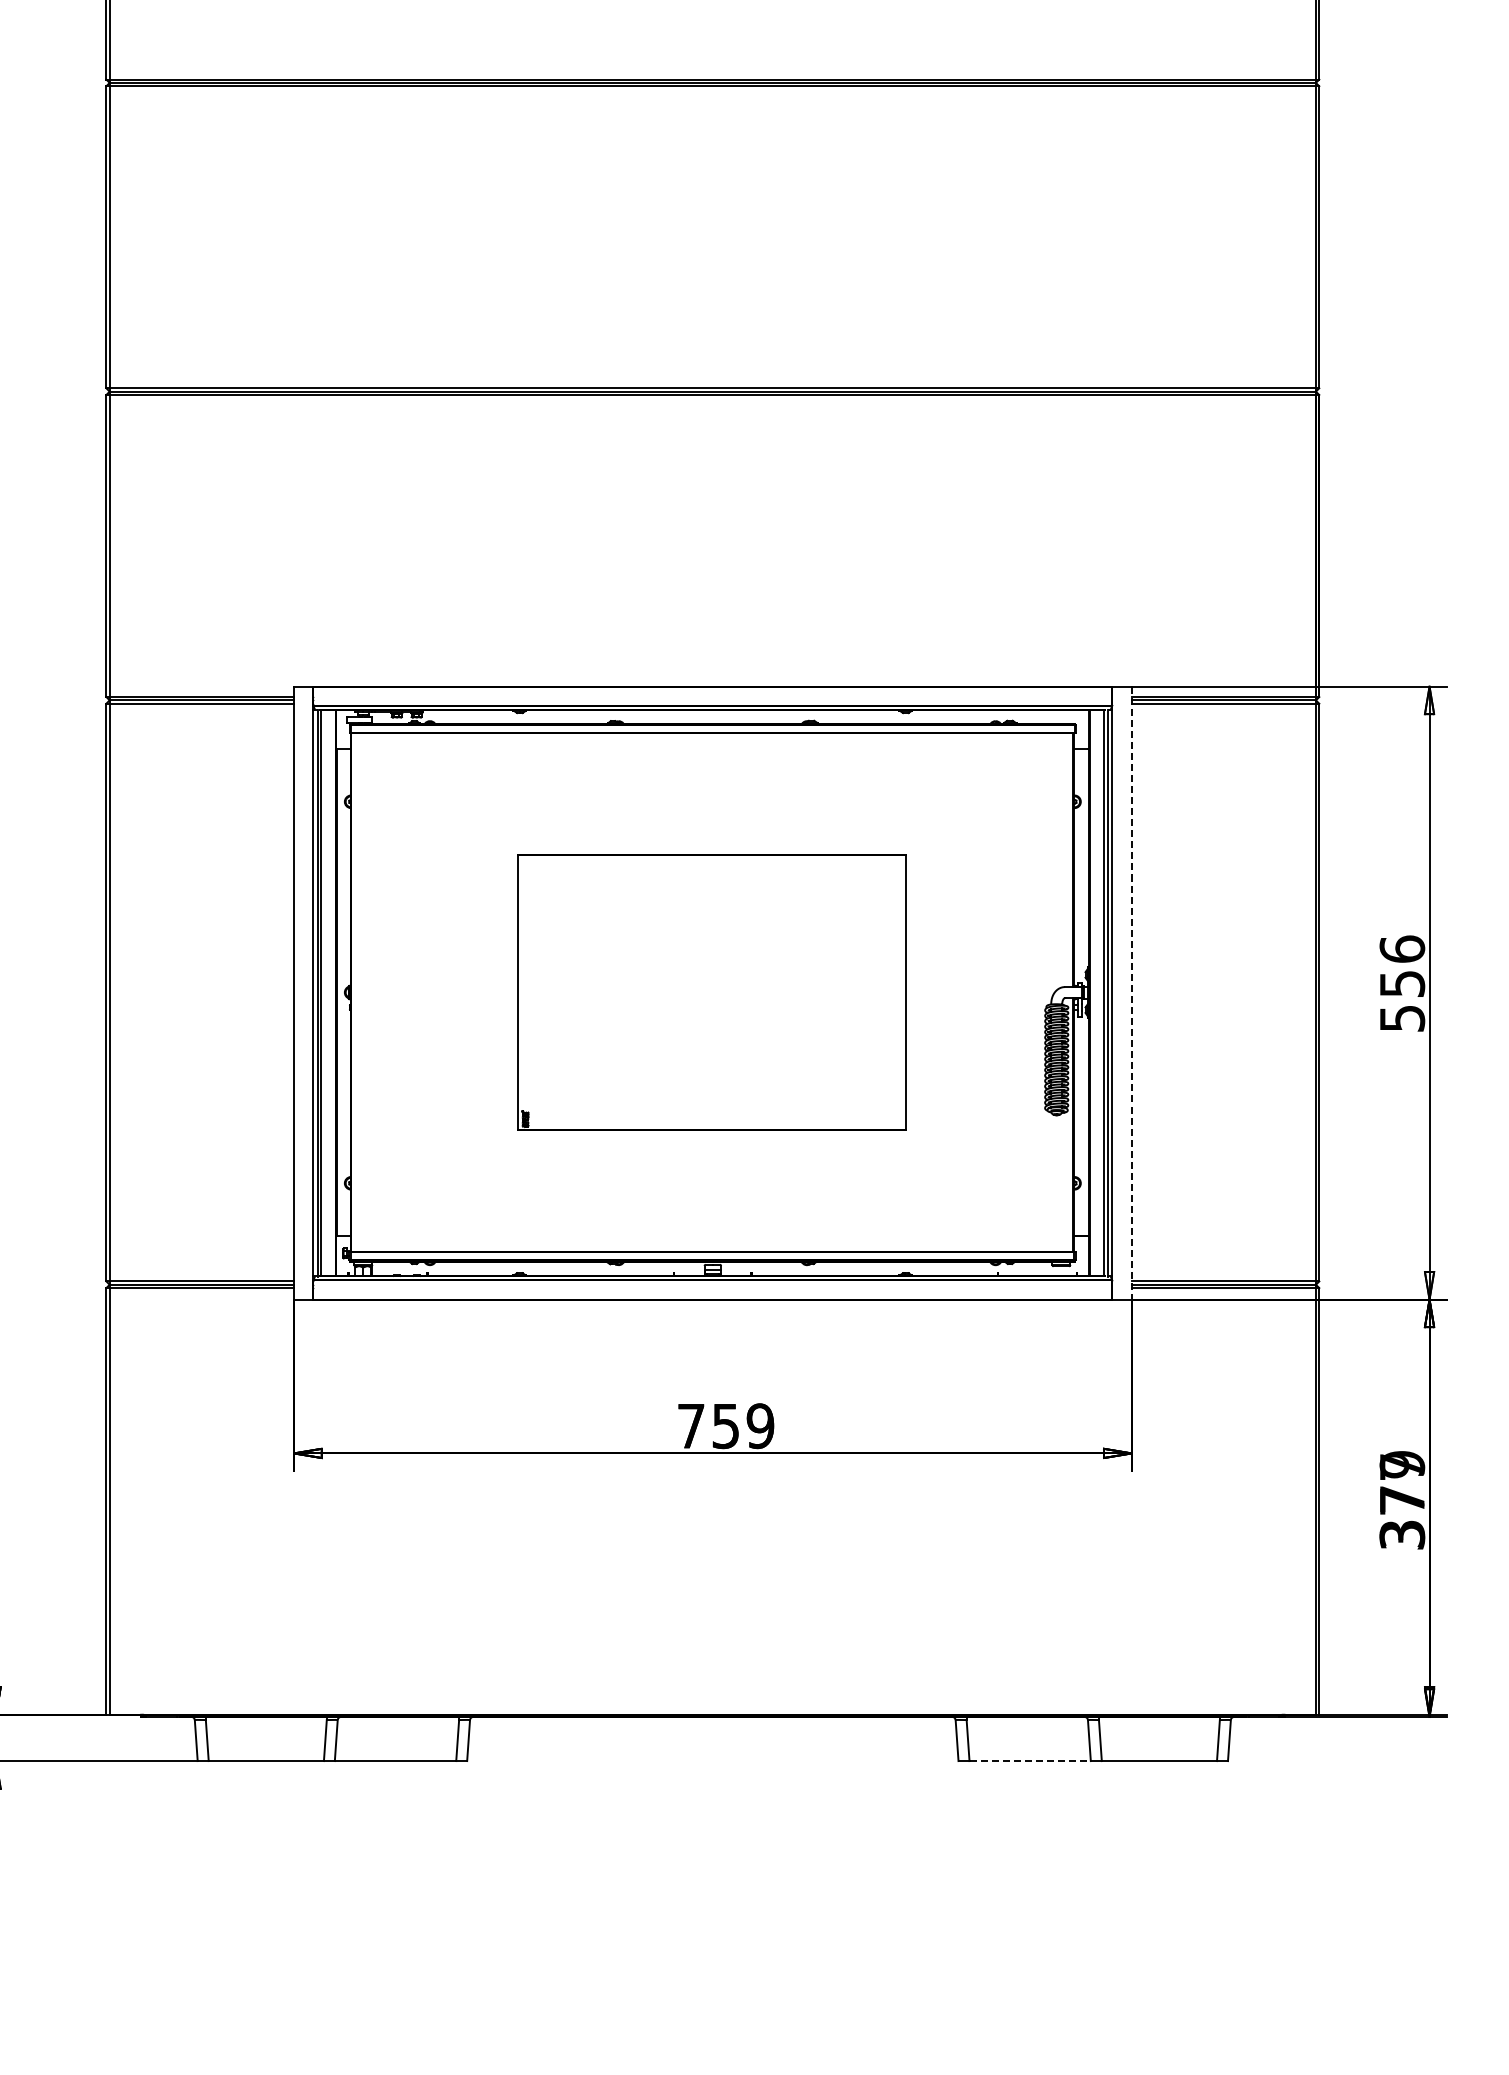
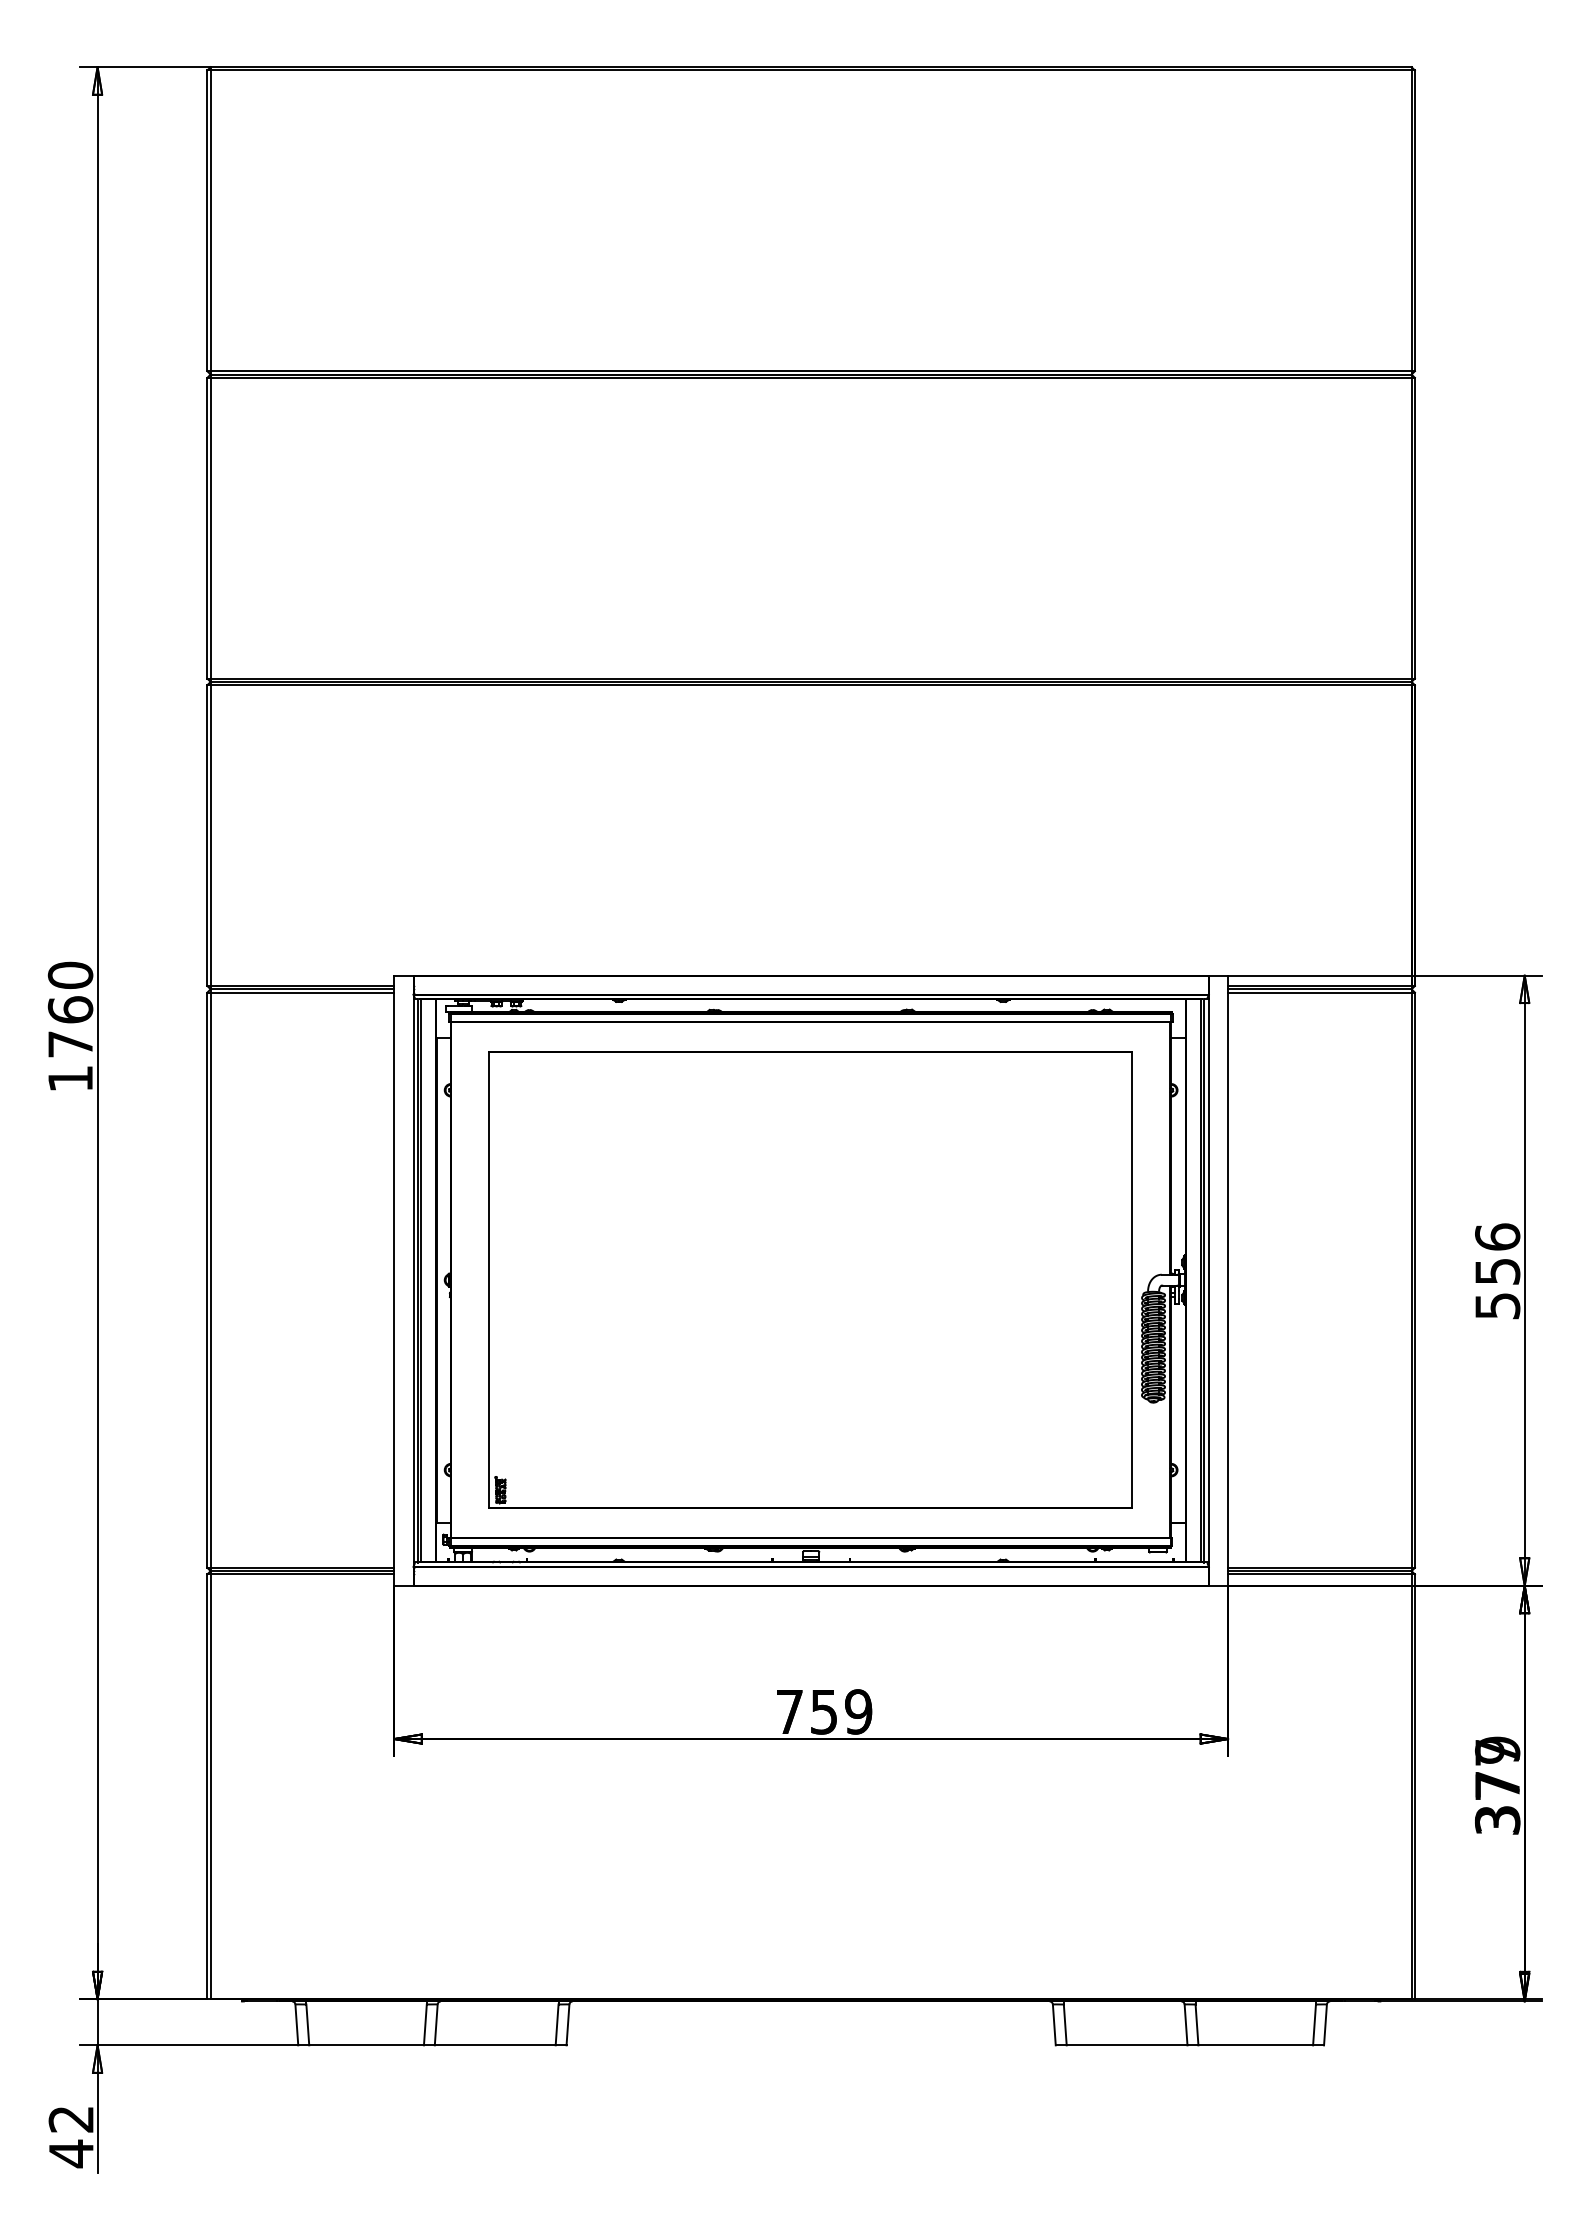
part: (712, 991) -> (810, 1279), size x1.67
line: (1132, 993) -> (1228, 1281), dashed -> solid
line: (1030, 1761) -> (1127, 2045), dashed -> solid

